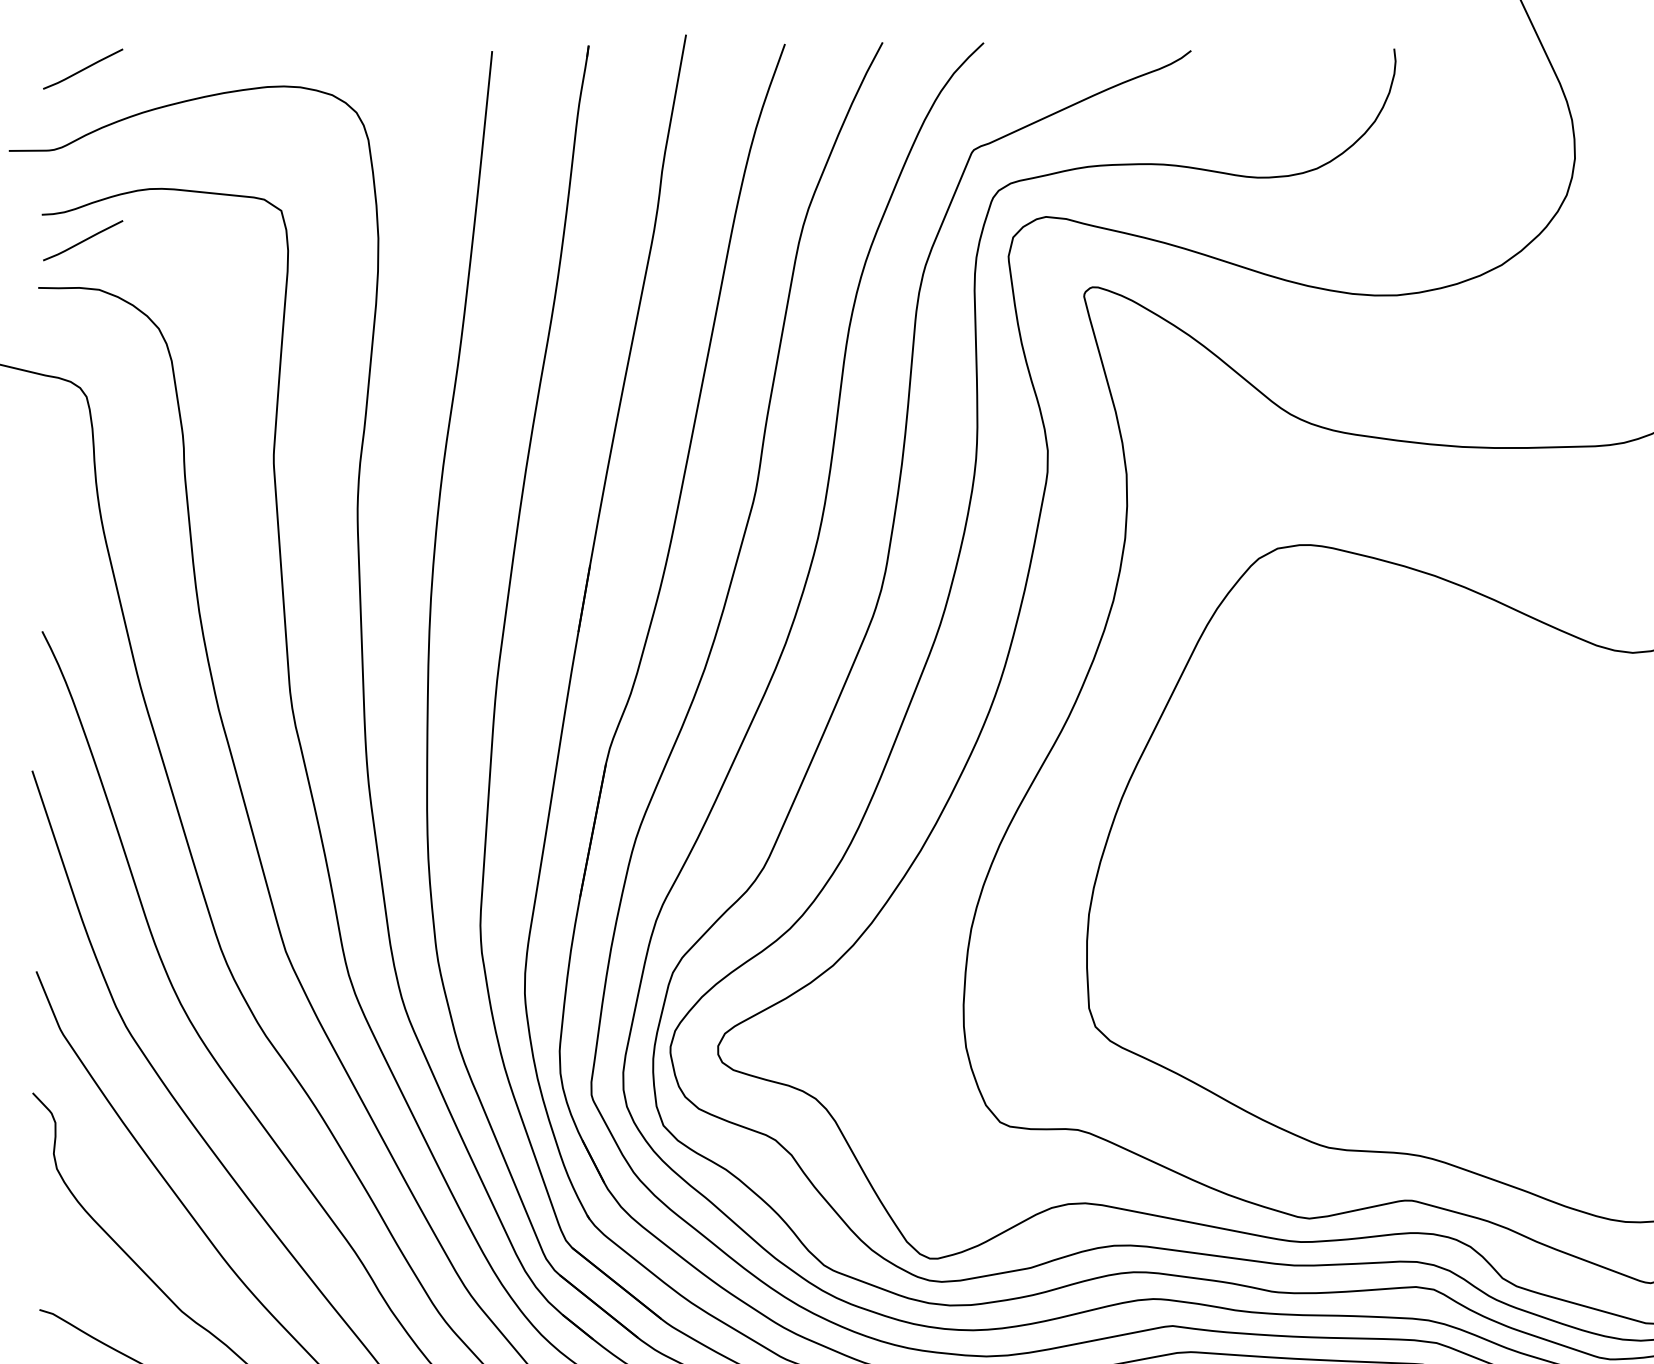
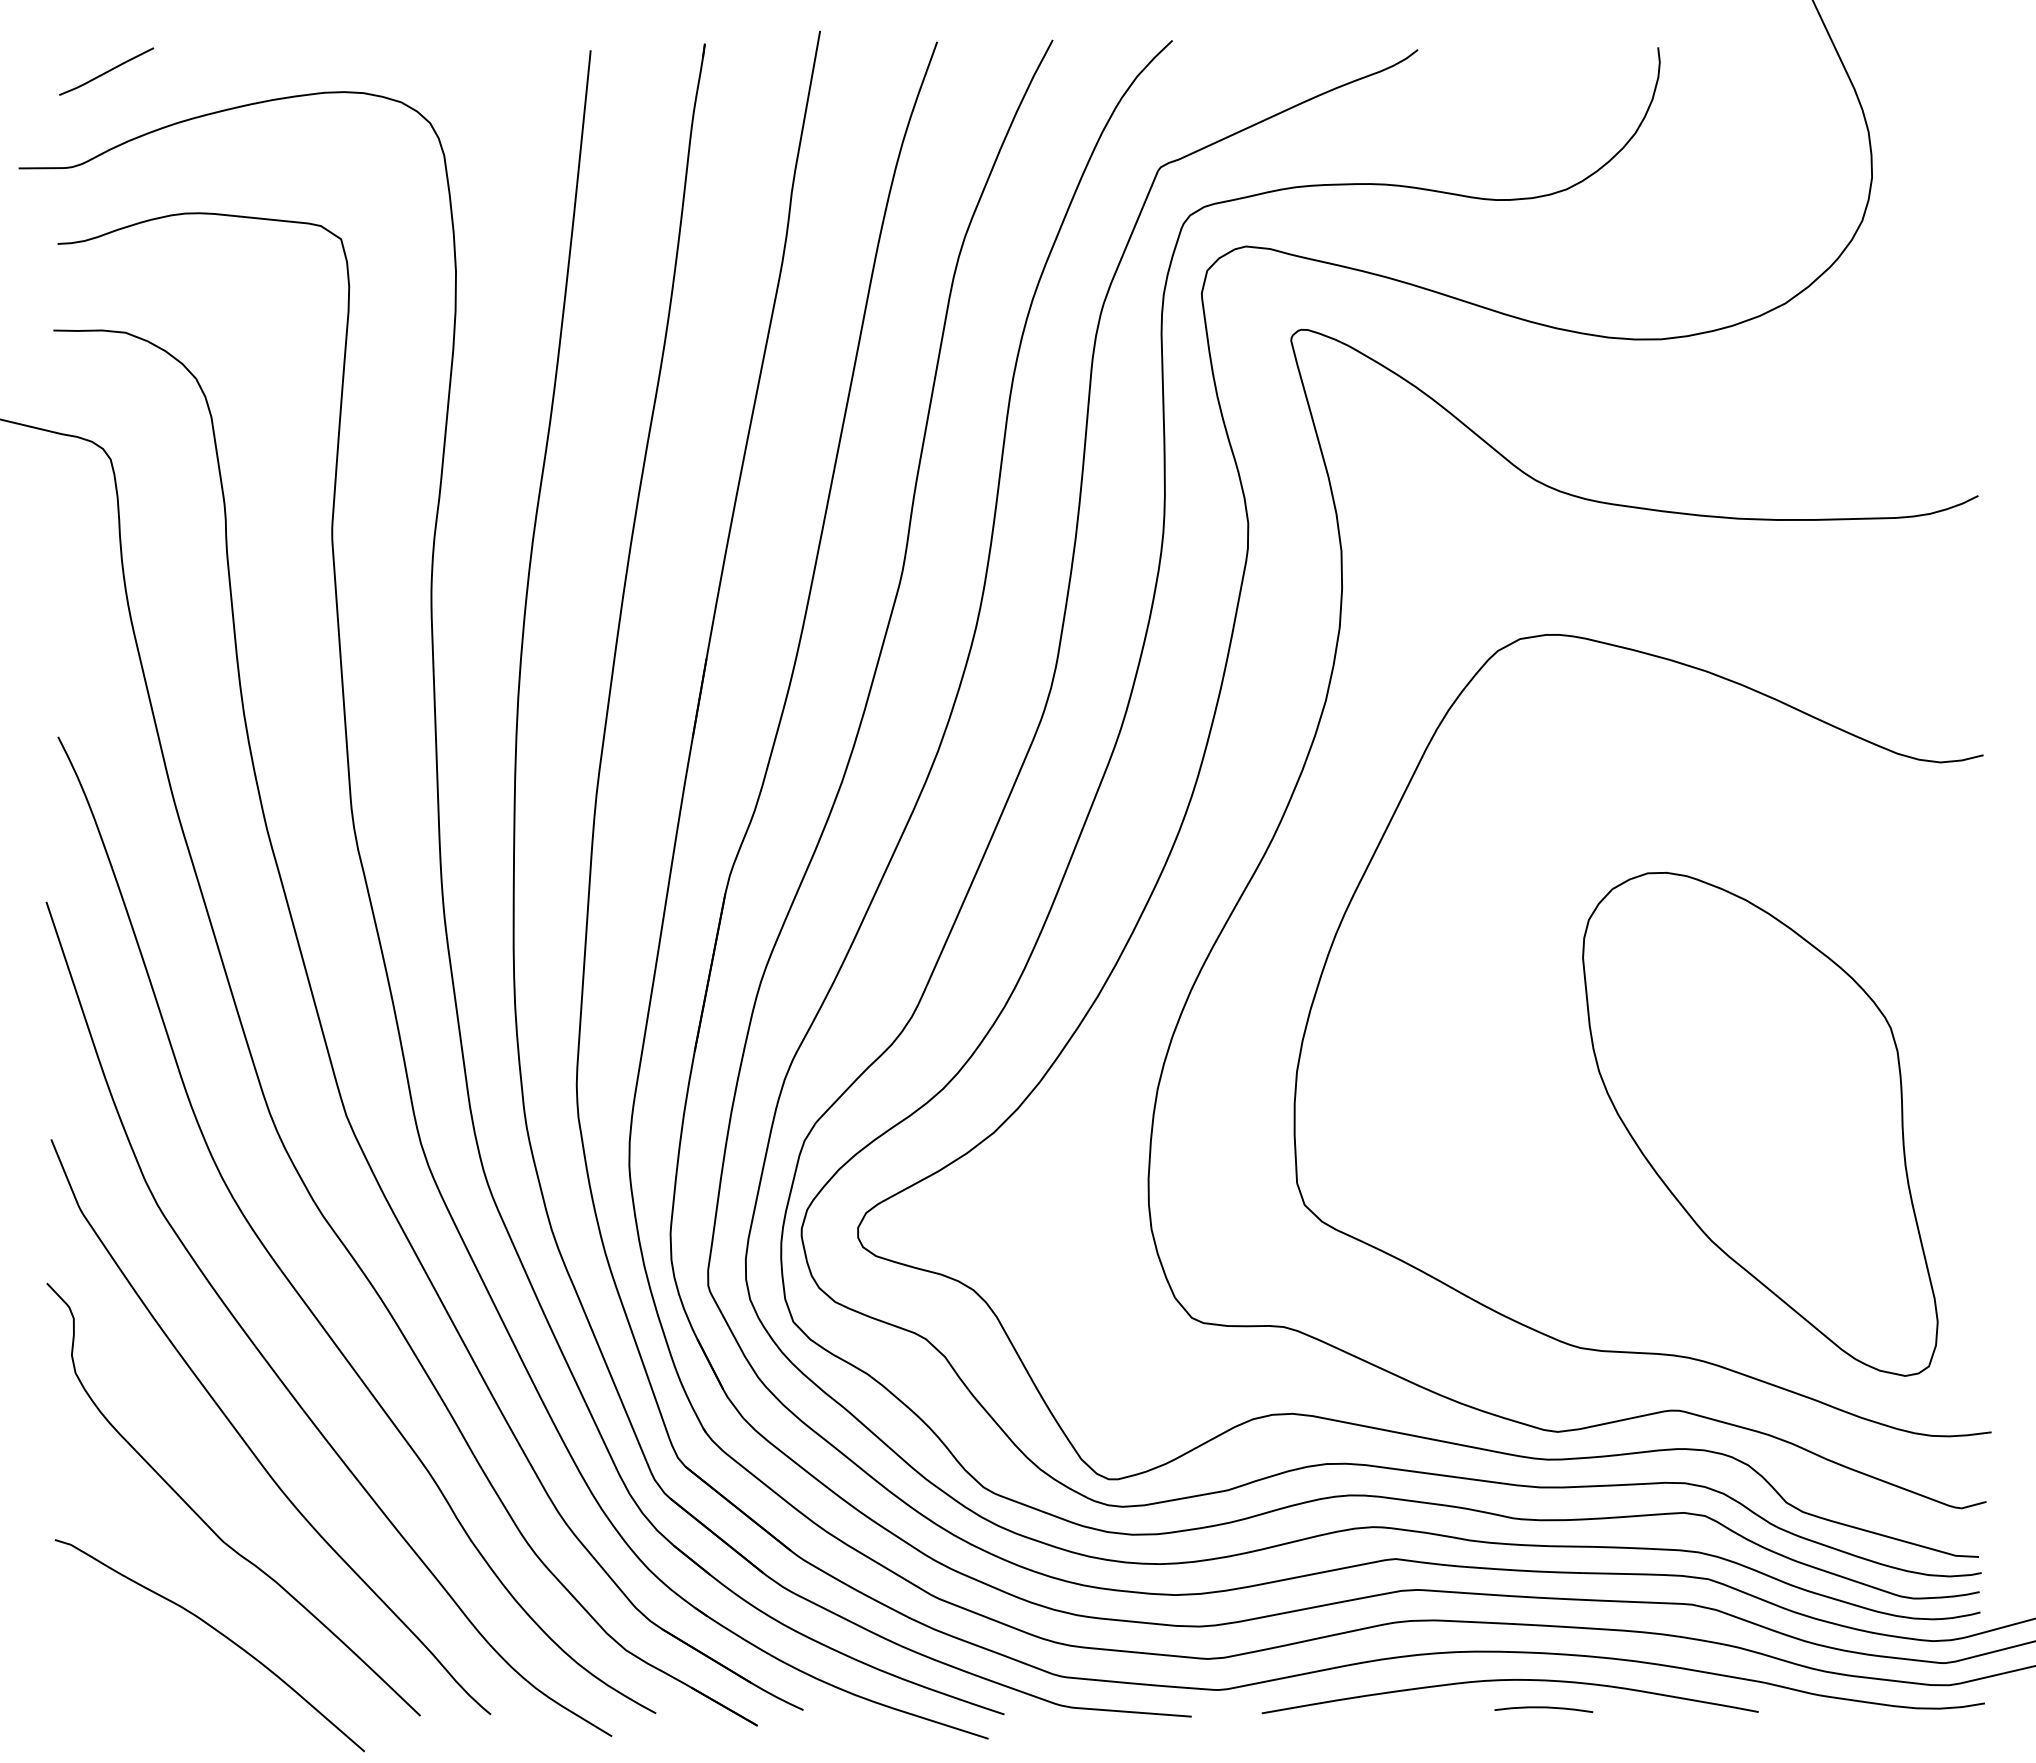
line: (83, 240) -> (106, 274), removed
part: (1480, 958) -> (1760, 1124), added

